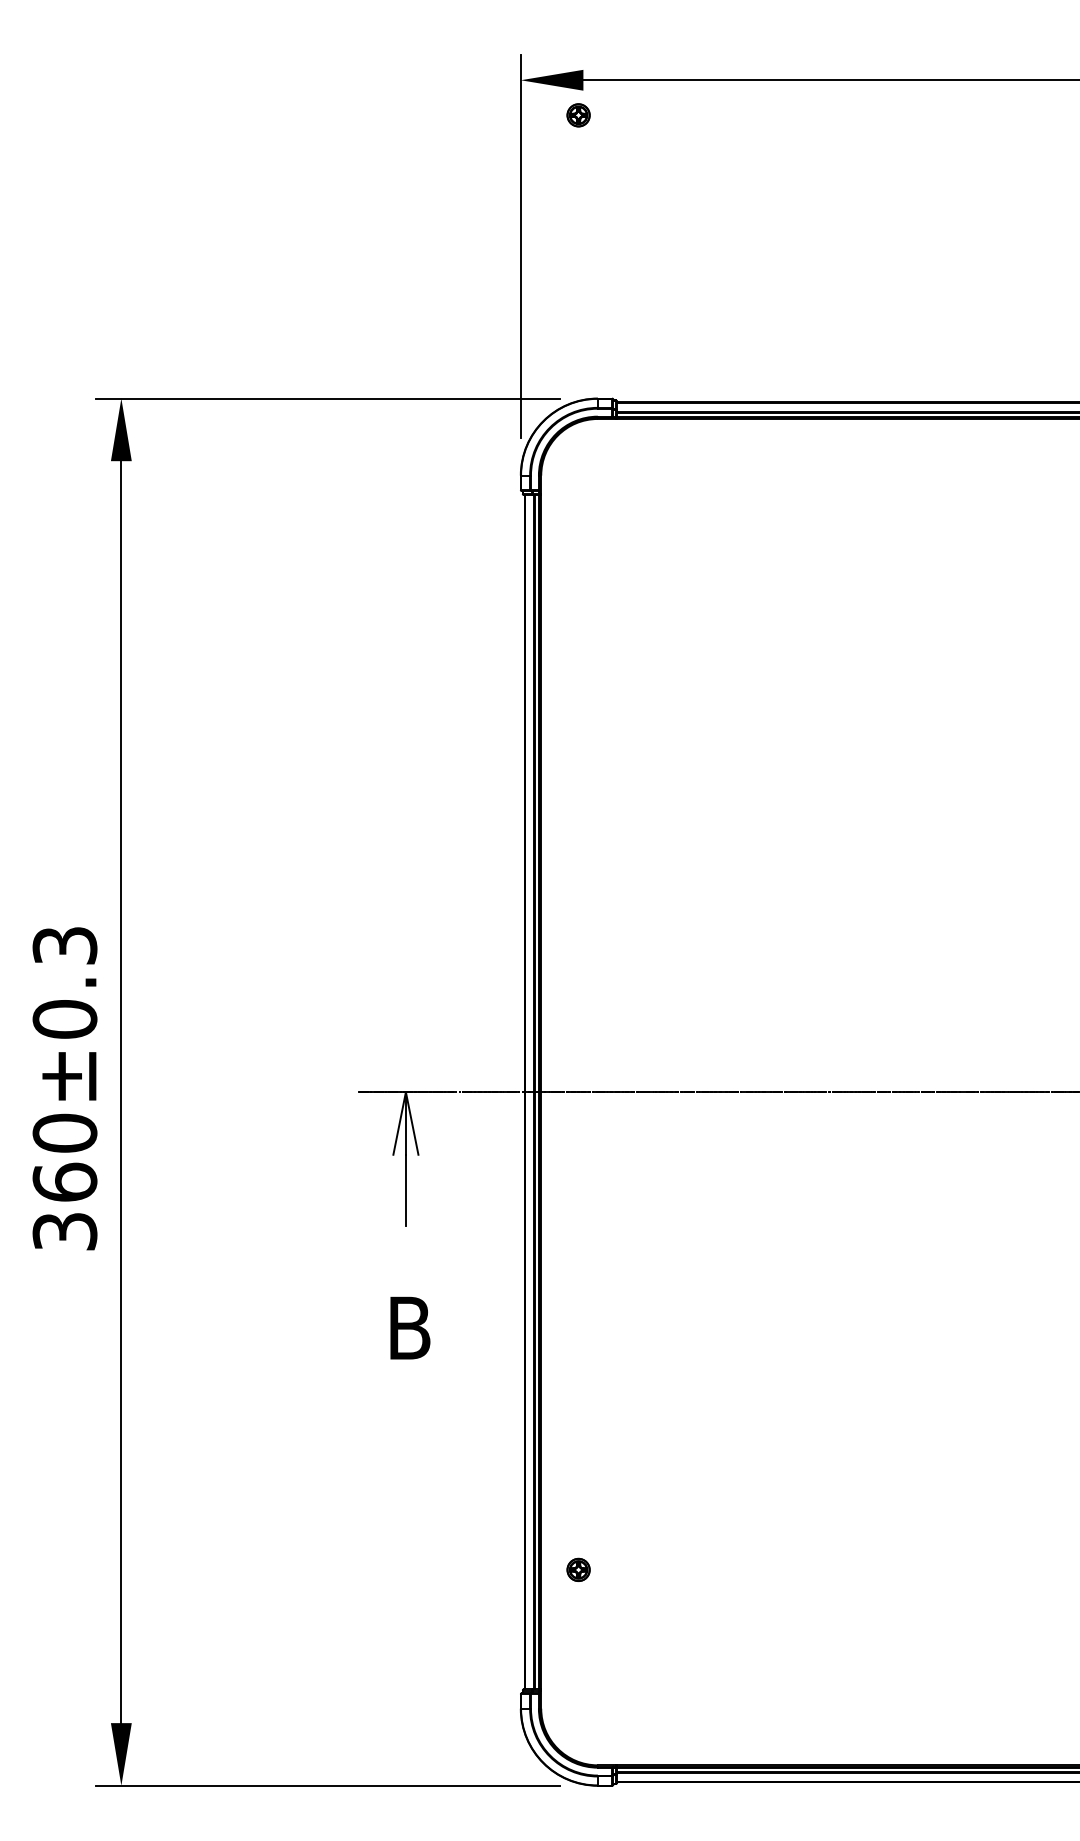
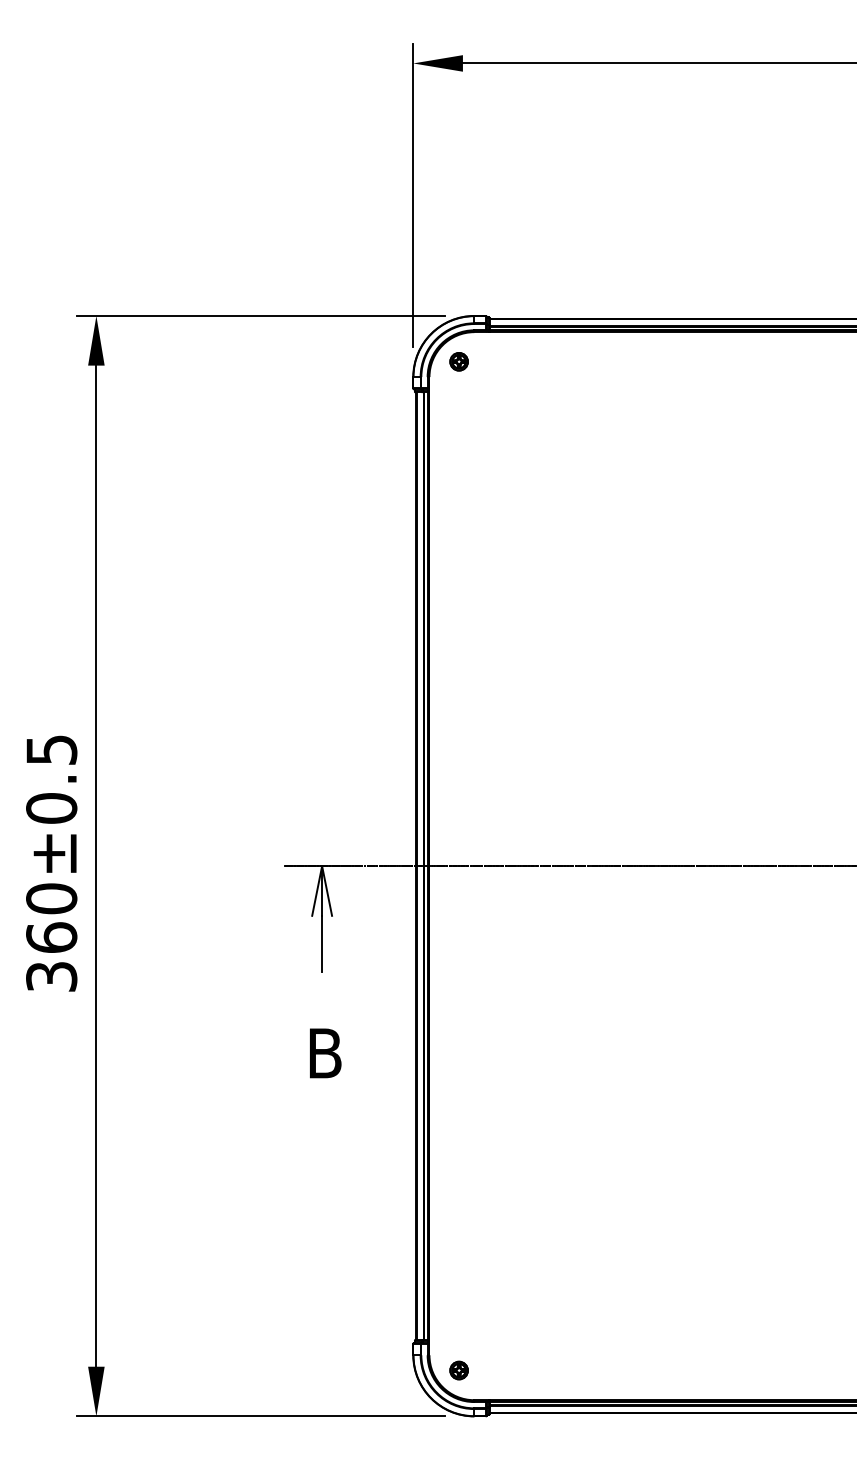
part: (578, 115) -> (459, 361), moved
text: (64, 945) -> (51, 749), 360±0.3 -> 360±0.5
part: (578, 1569) -> (459, 1370), moved

